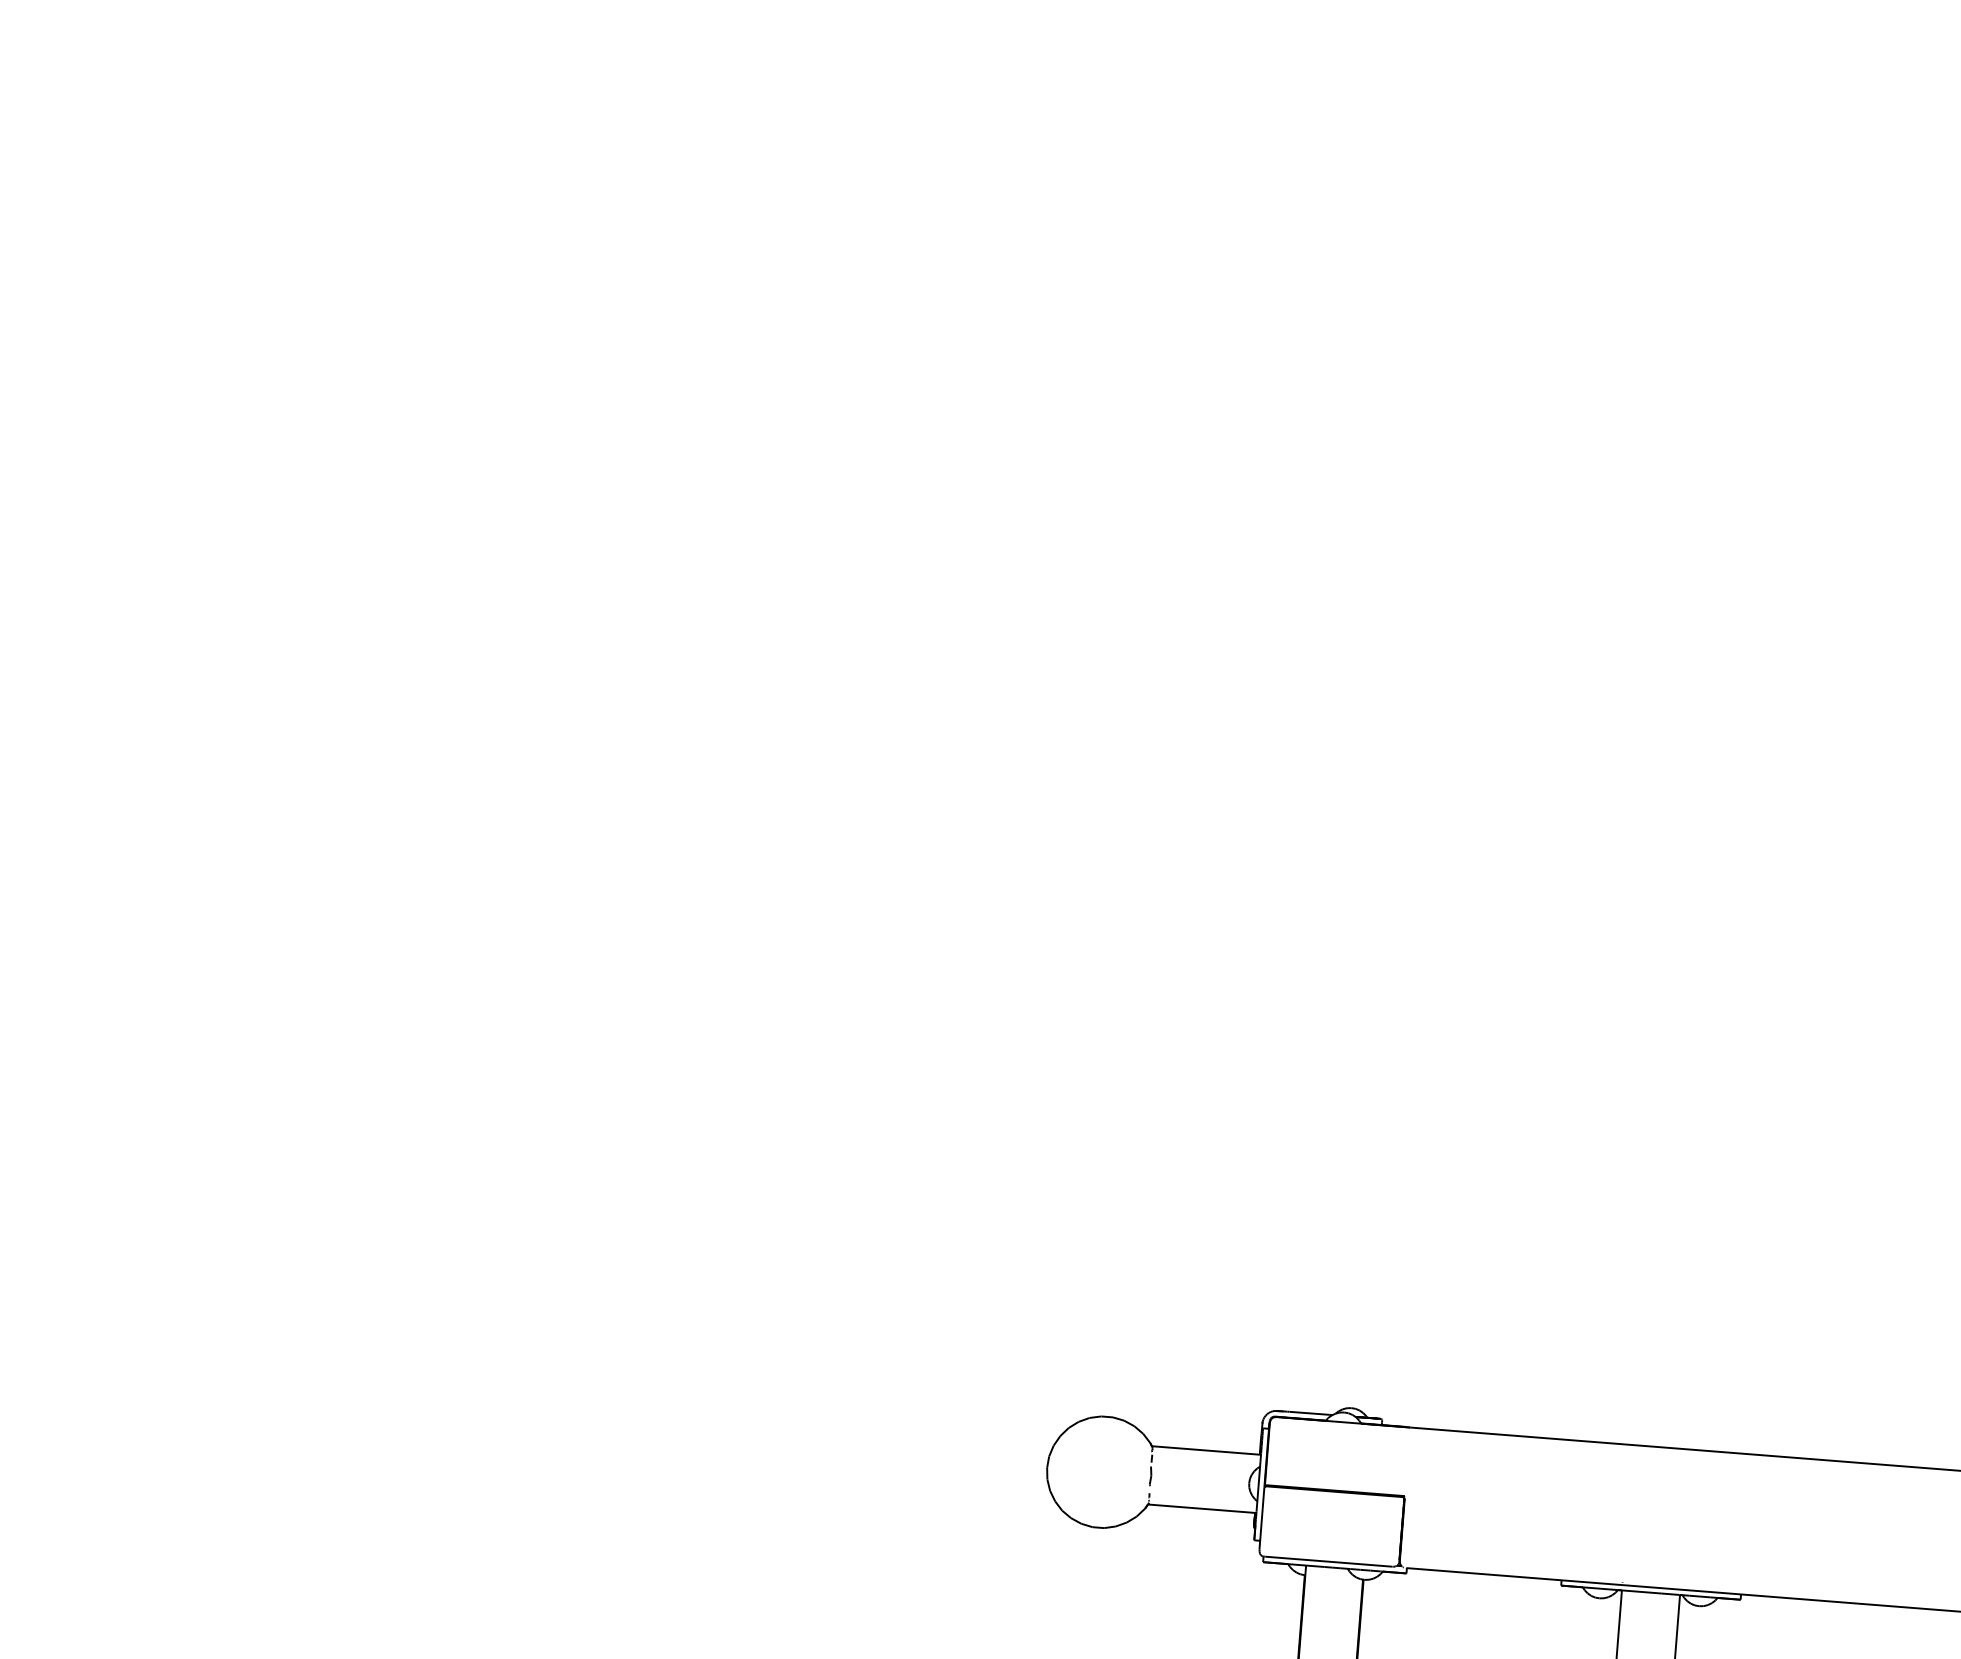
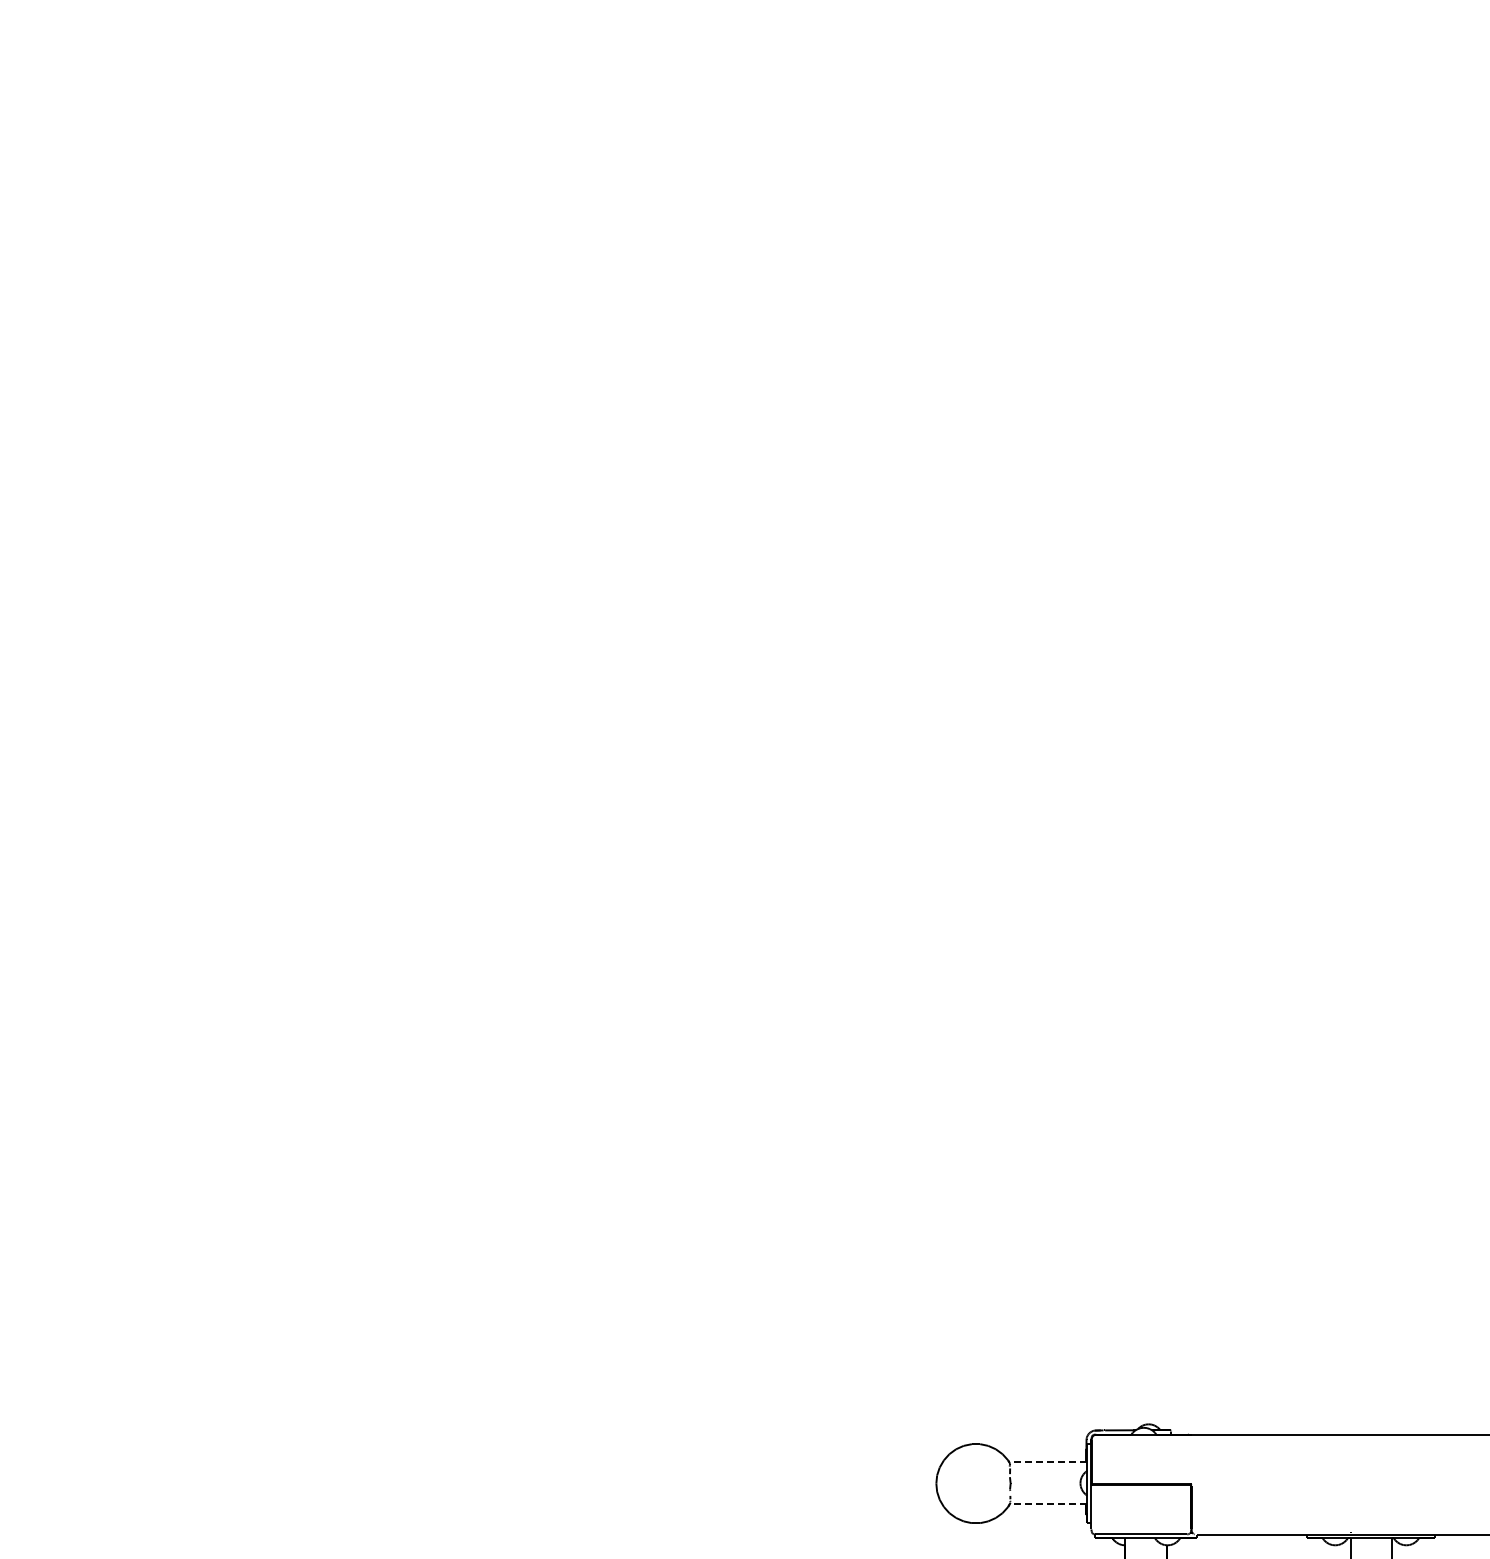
line: (1206, 1450) -> (1048, 1462), solid -> dashed
line: (1202, 1508) -> (1048, 1503), solid -> dashed

